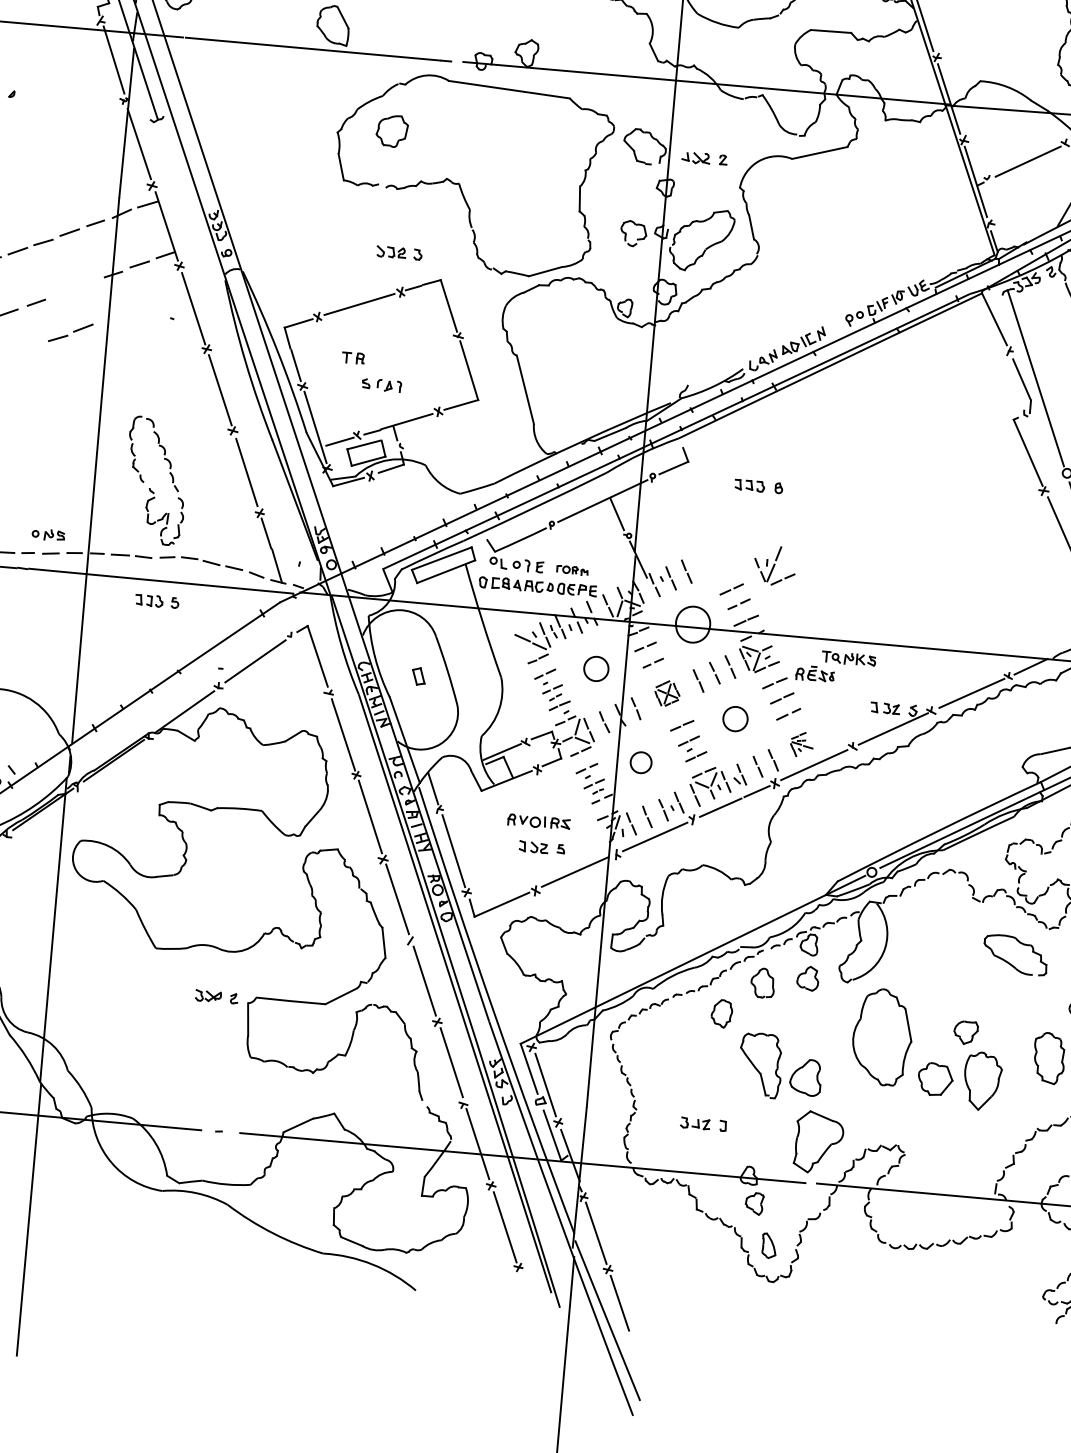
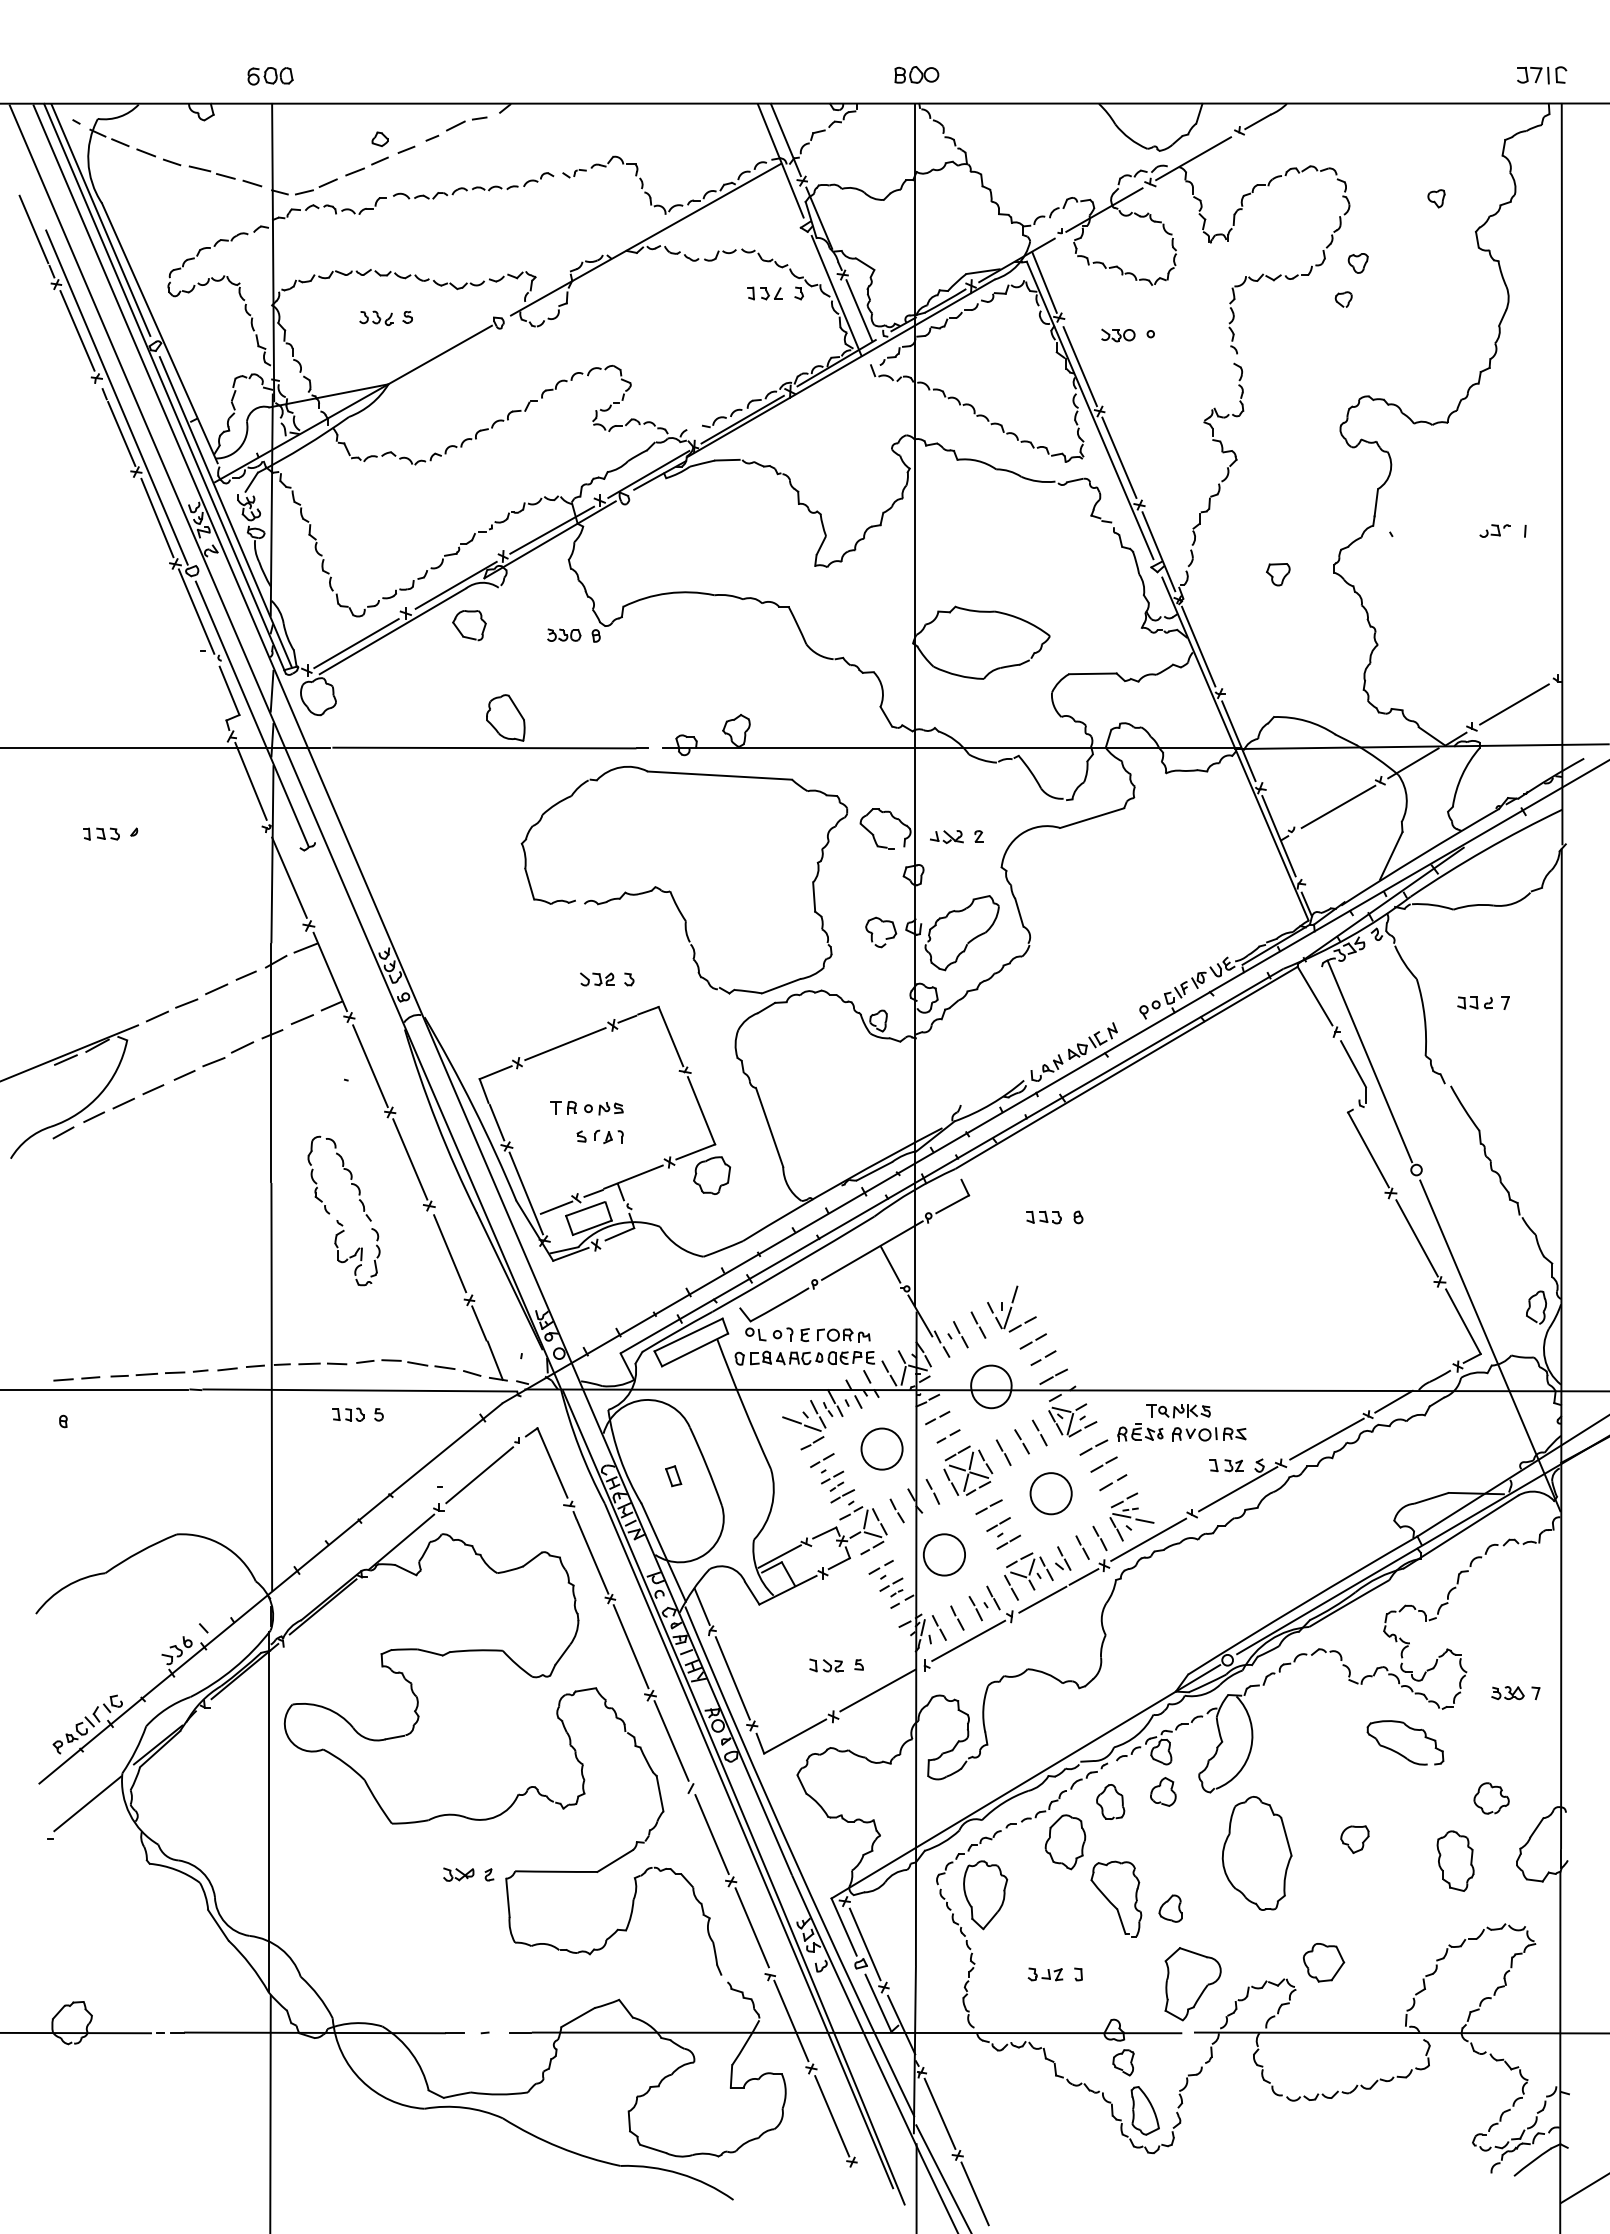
part: (392, 131) -> (712, 1175), moved
part: (71, 333) -> (228, 1054), moved
part: (150, 488) -> (338, 1220), moved
part: (48, 534) -> (603, 1108), moved
part: (774, 565) -> (1011, 1308), moved
part: (572, 570) -> (843, 1335), size x1.43
circle: (595, 668) -> (881, 1448), size x1.43
part: (667, 693) -> (968, 1470), size x1.67
circle: (734, 718) -> (1050, 1493), size x1.43
part: (801, 744) -> (1131, 1516), size x1.67
circle: (641, 762) -> (944, 1554), size x1.67
part: (539, 822) -> (1209, 1434), moved
part: (721, 1013) -> (1065, 1842), size x1.67
part: (805, 1077) -> (1170, 1908), size x0.62
part: (936, 1079) -> (1324, 1962), moved
part: (982, 1081) -> (985, 1895), moved
part: (768, 1245) -> (1144, 2110), size x1.67

